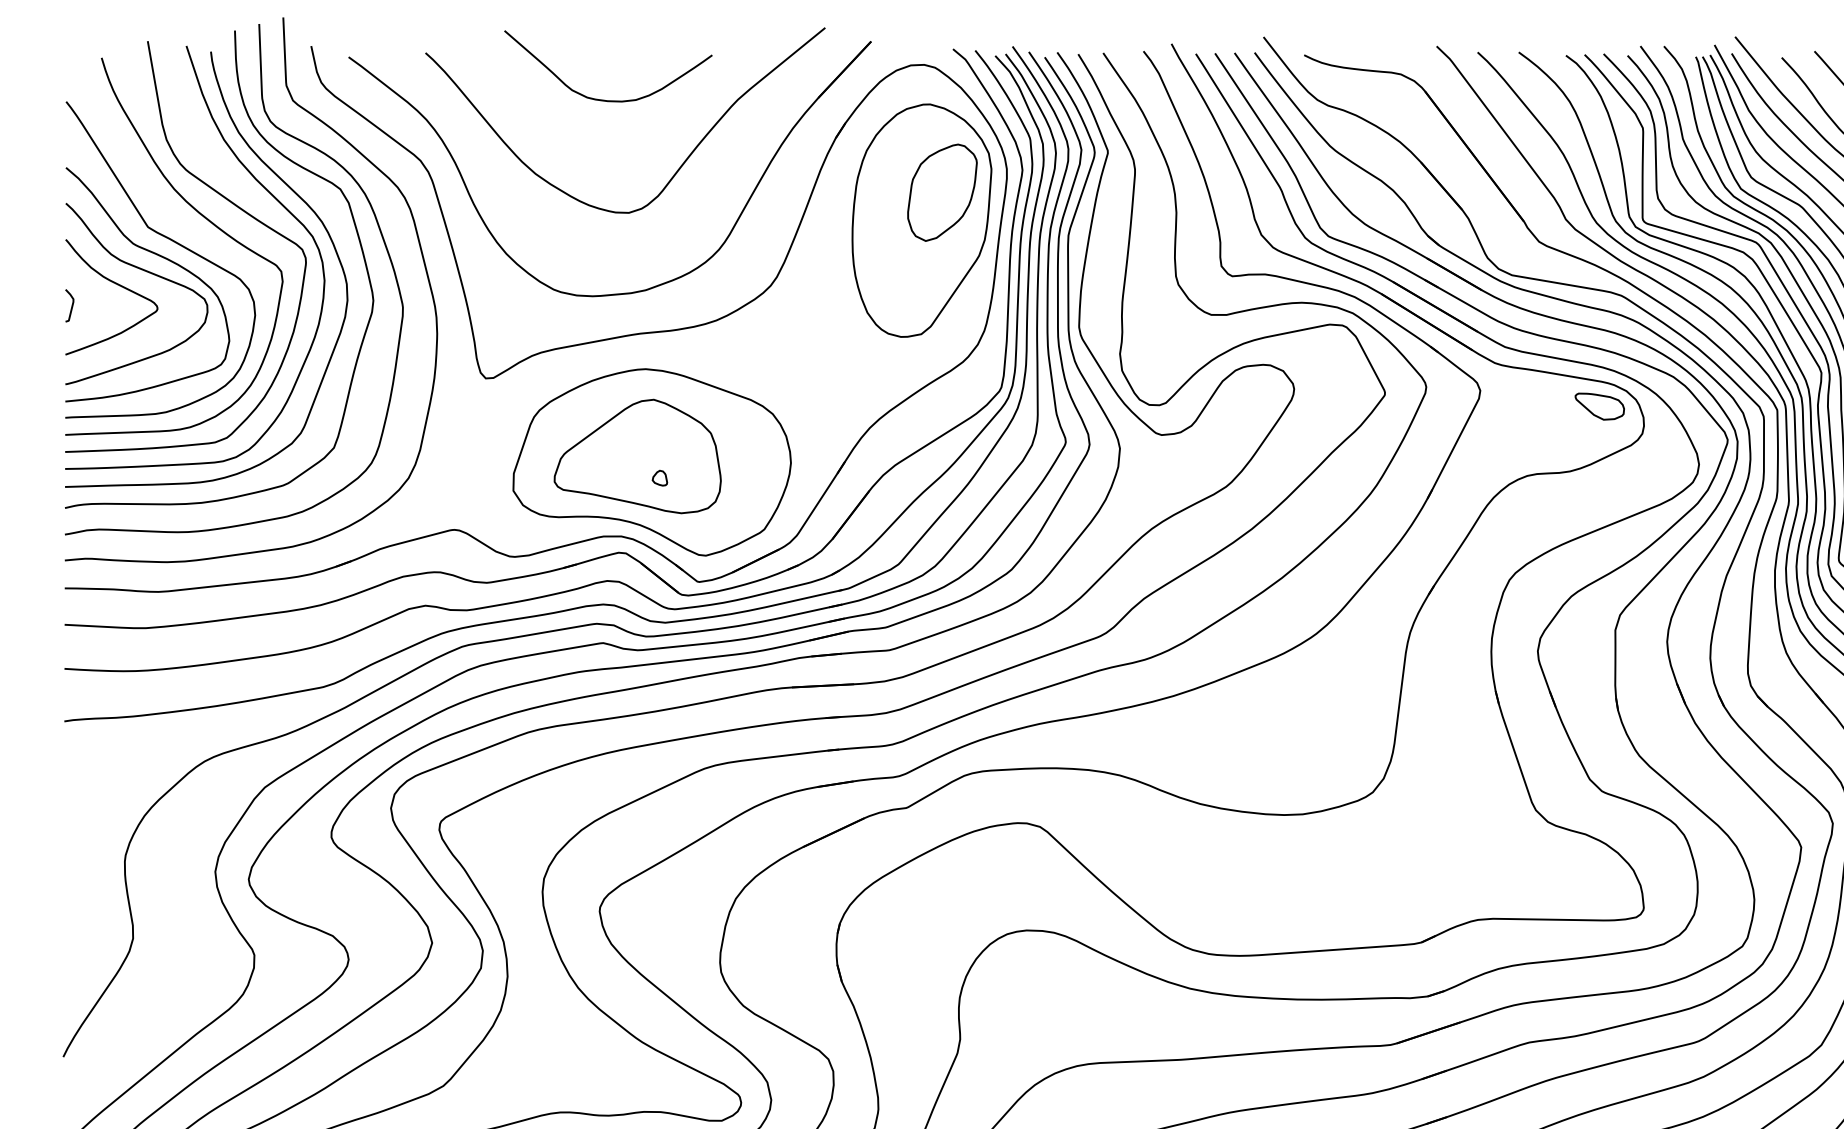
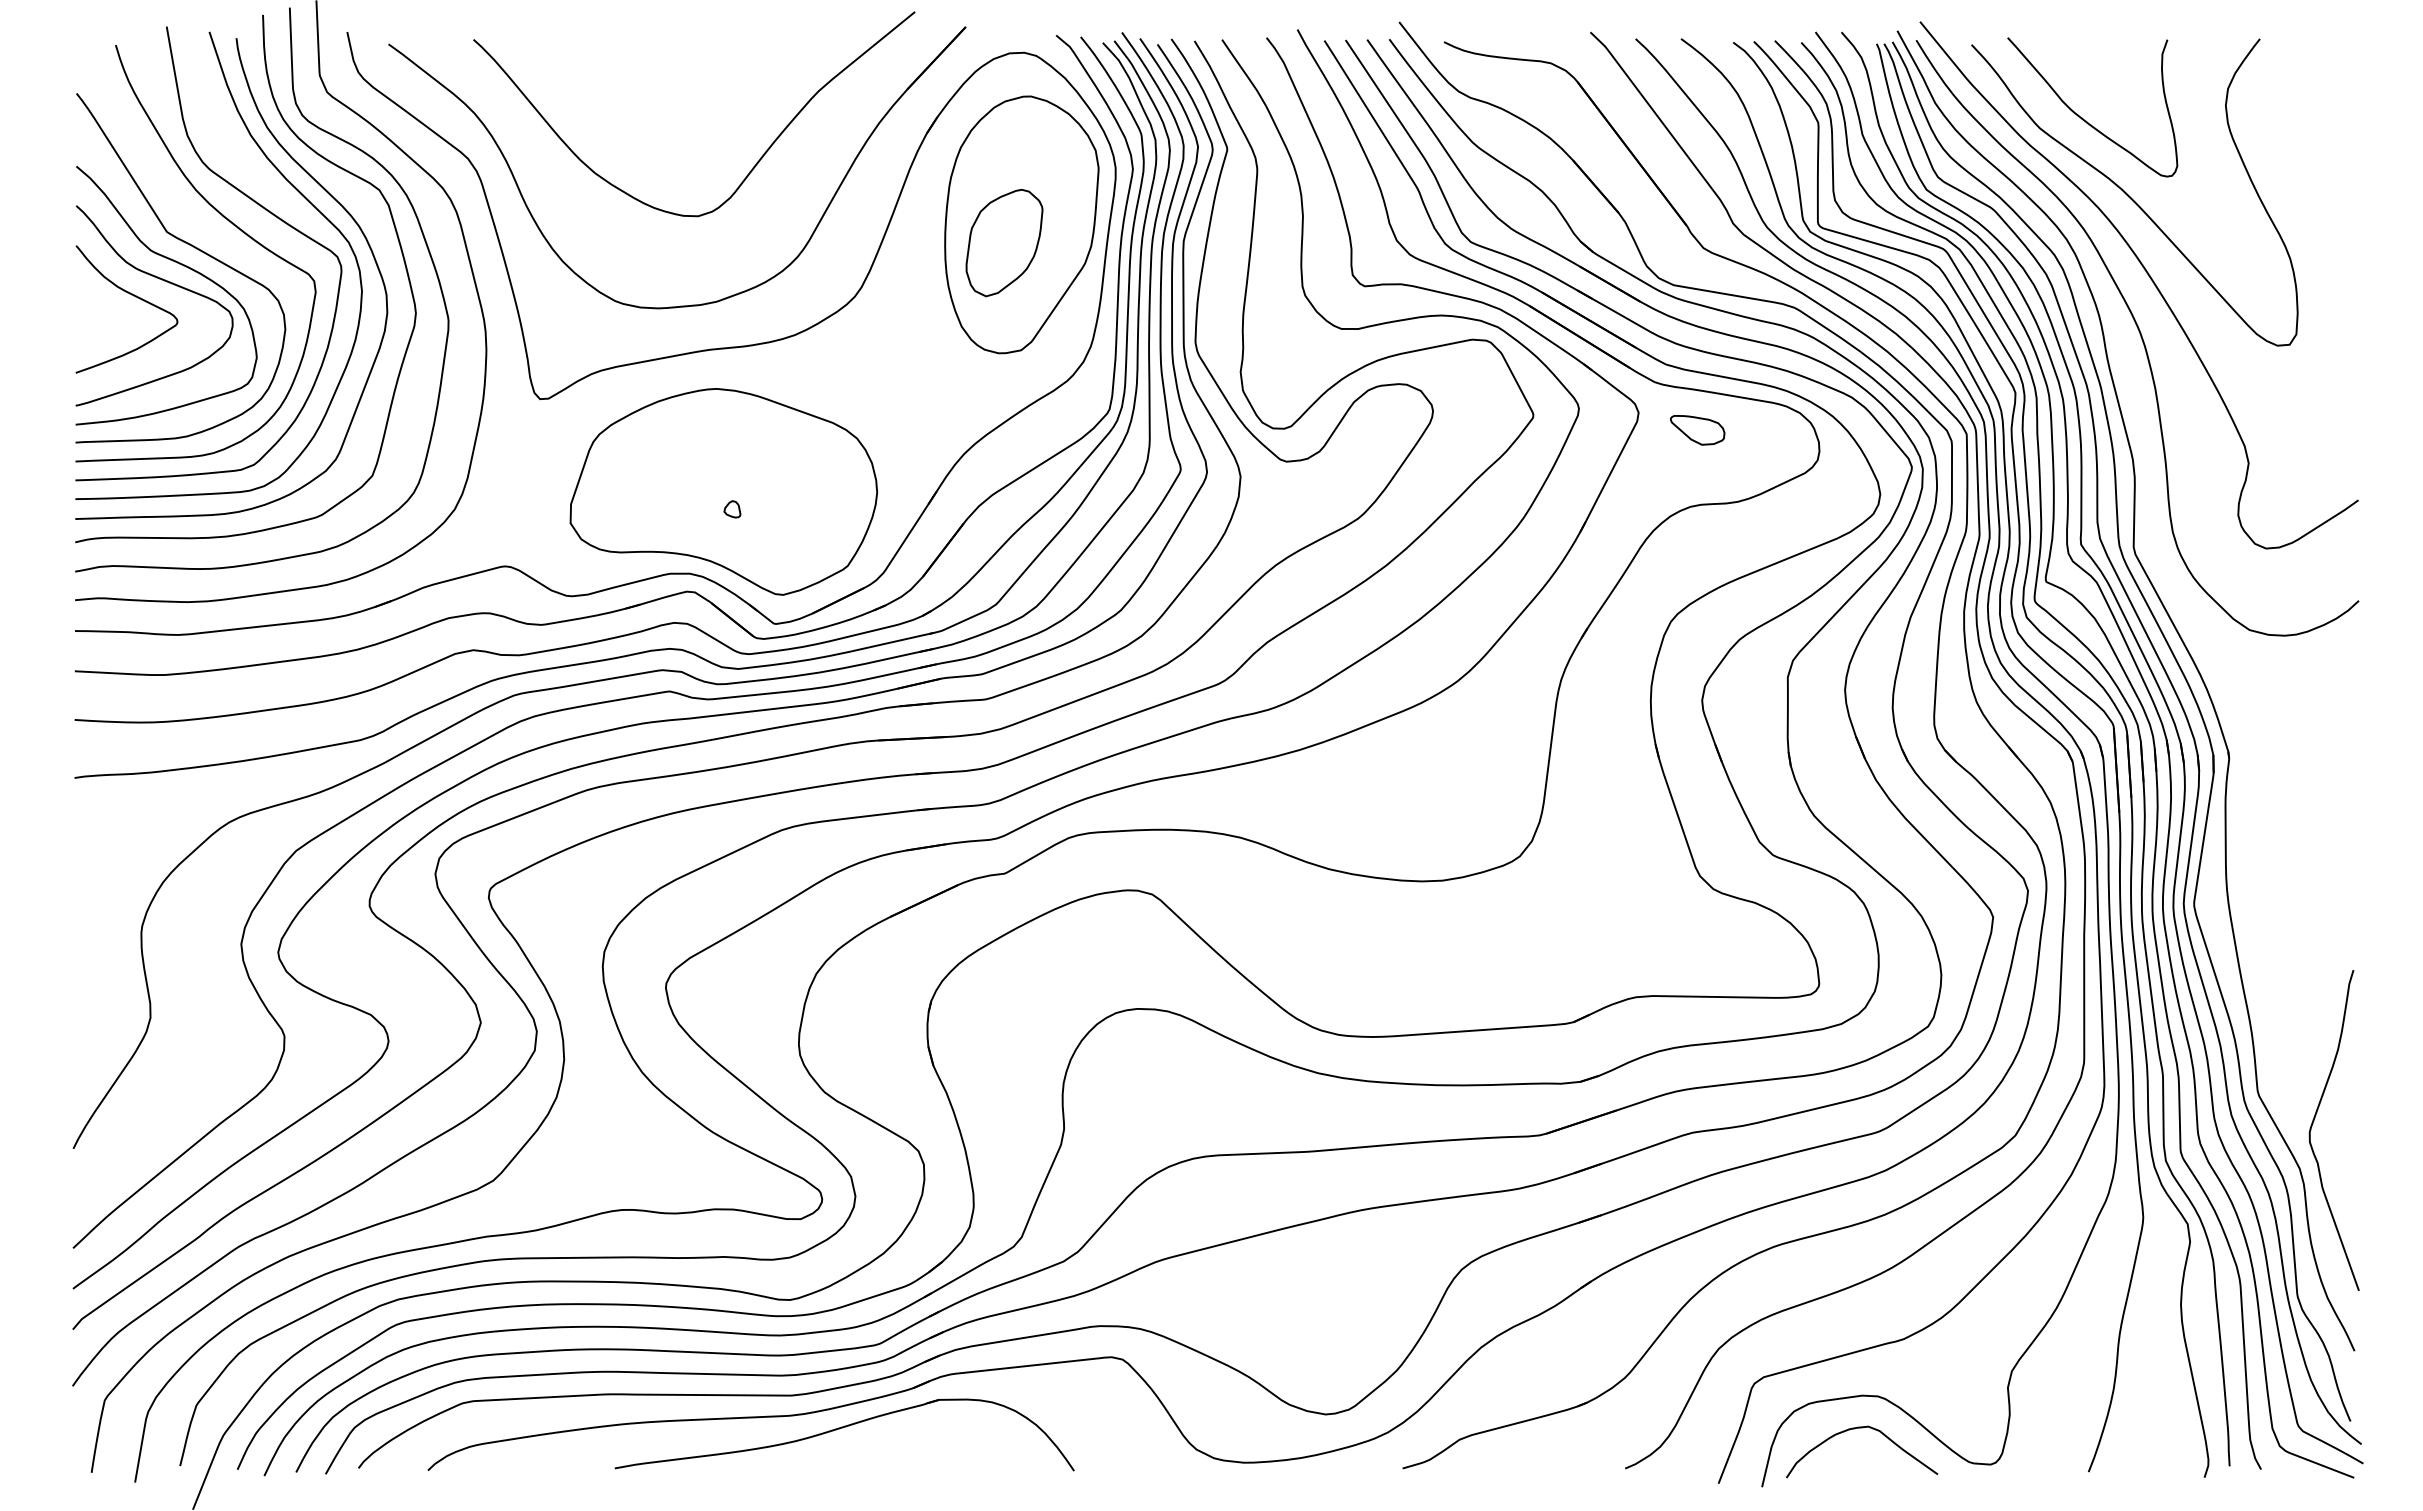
curve: (606, 99) -> (673, 91), removed
part: (942, 192) -> (1004, 242), moved
curve: (71, 305) -> (82, 318), removed
part: (1599, 406) -> (1697, 430), moved
part: (637, 455) -> (707, 484), removed

